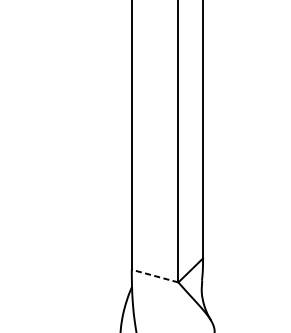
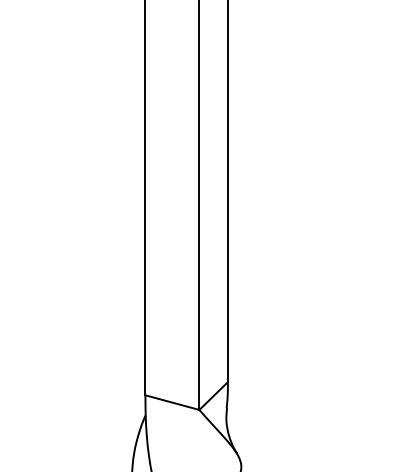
line: (155, 275) -> (172, 402), dashed -> solid

